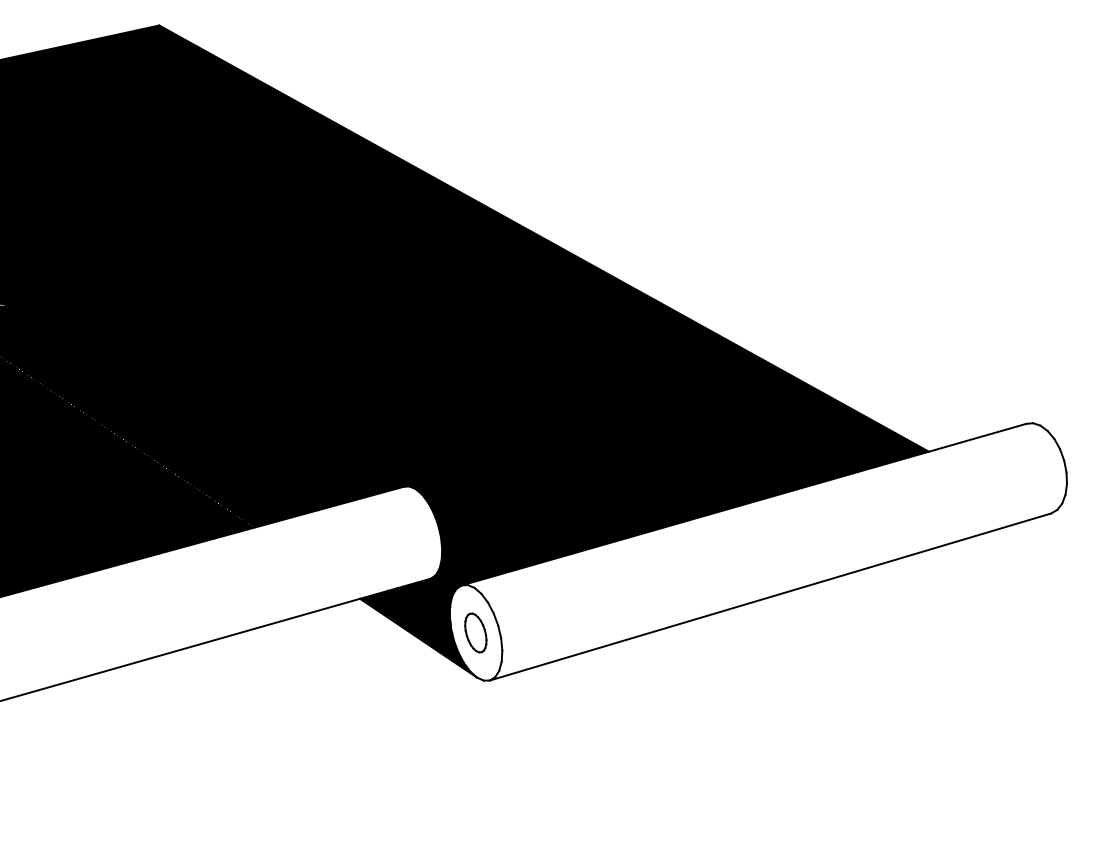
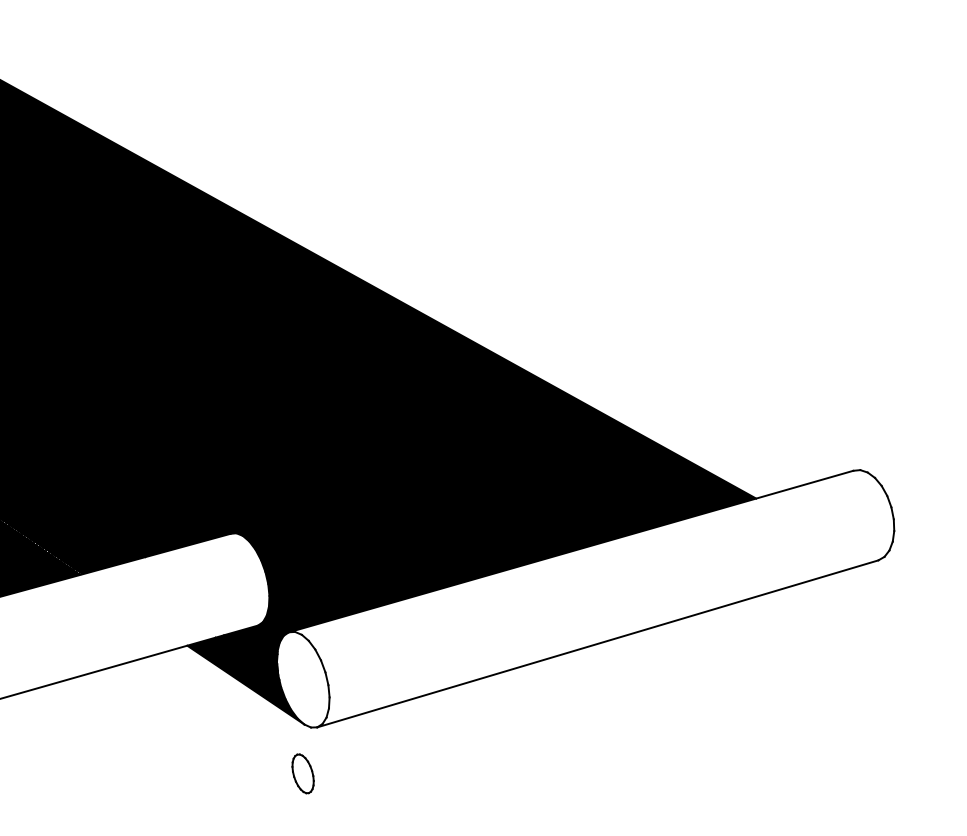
part: (475, 632) -> (302, 773), moved

